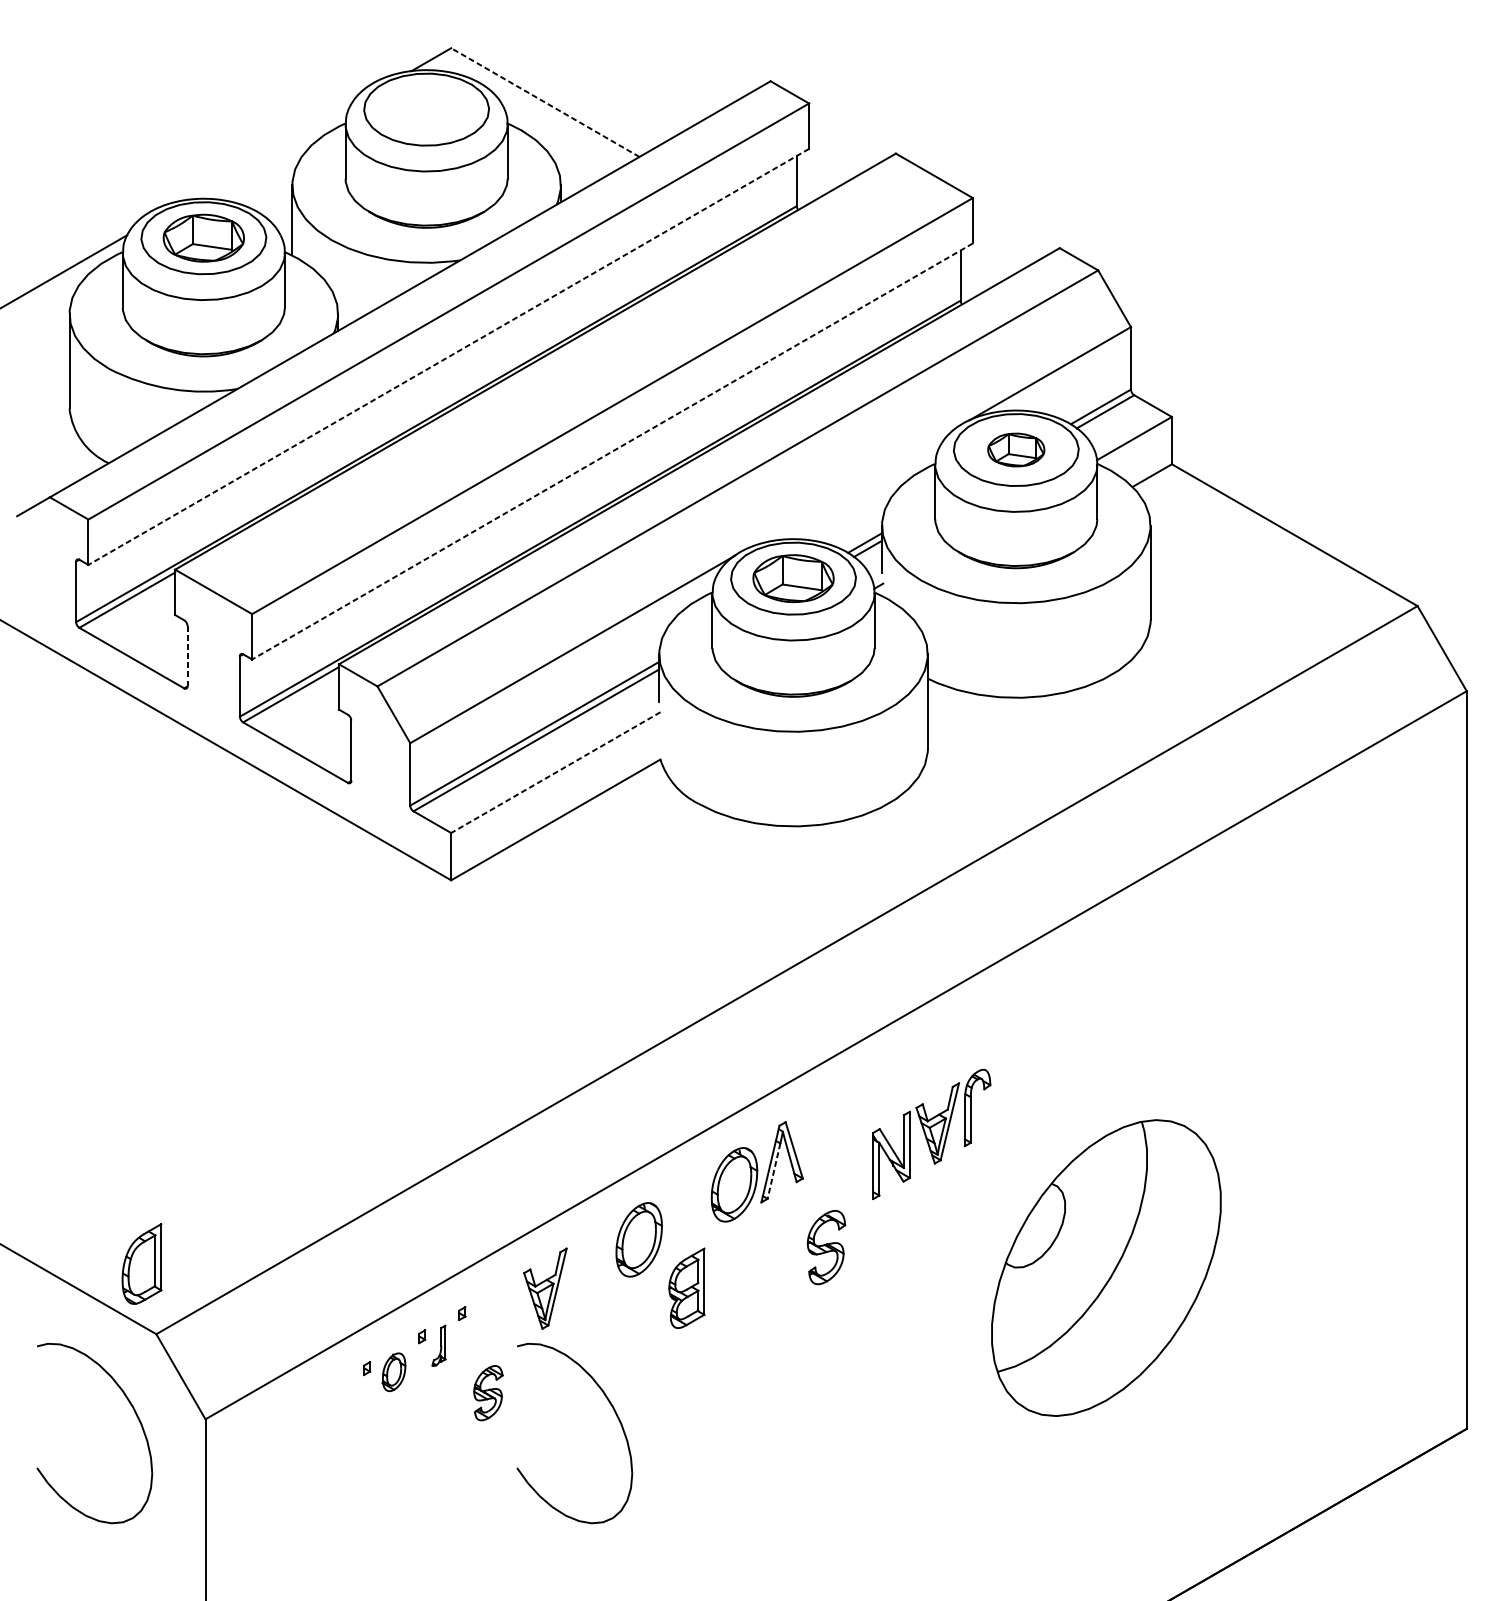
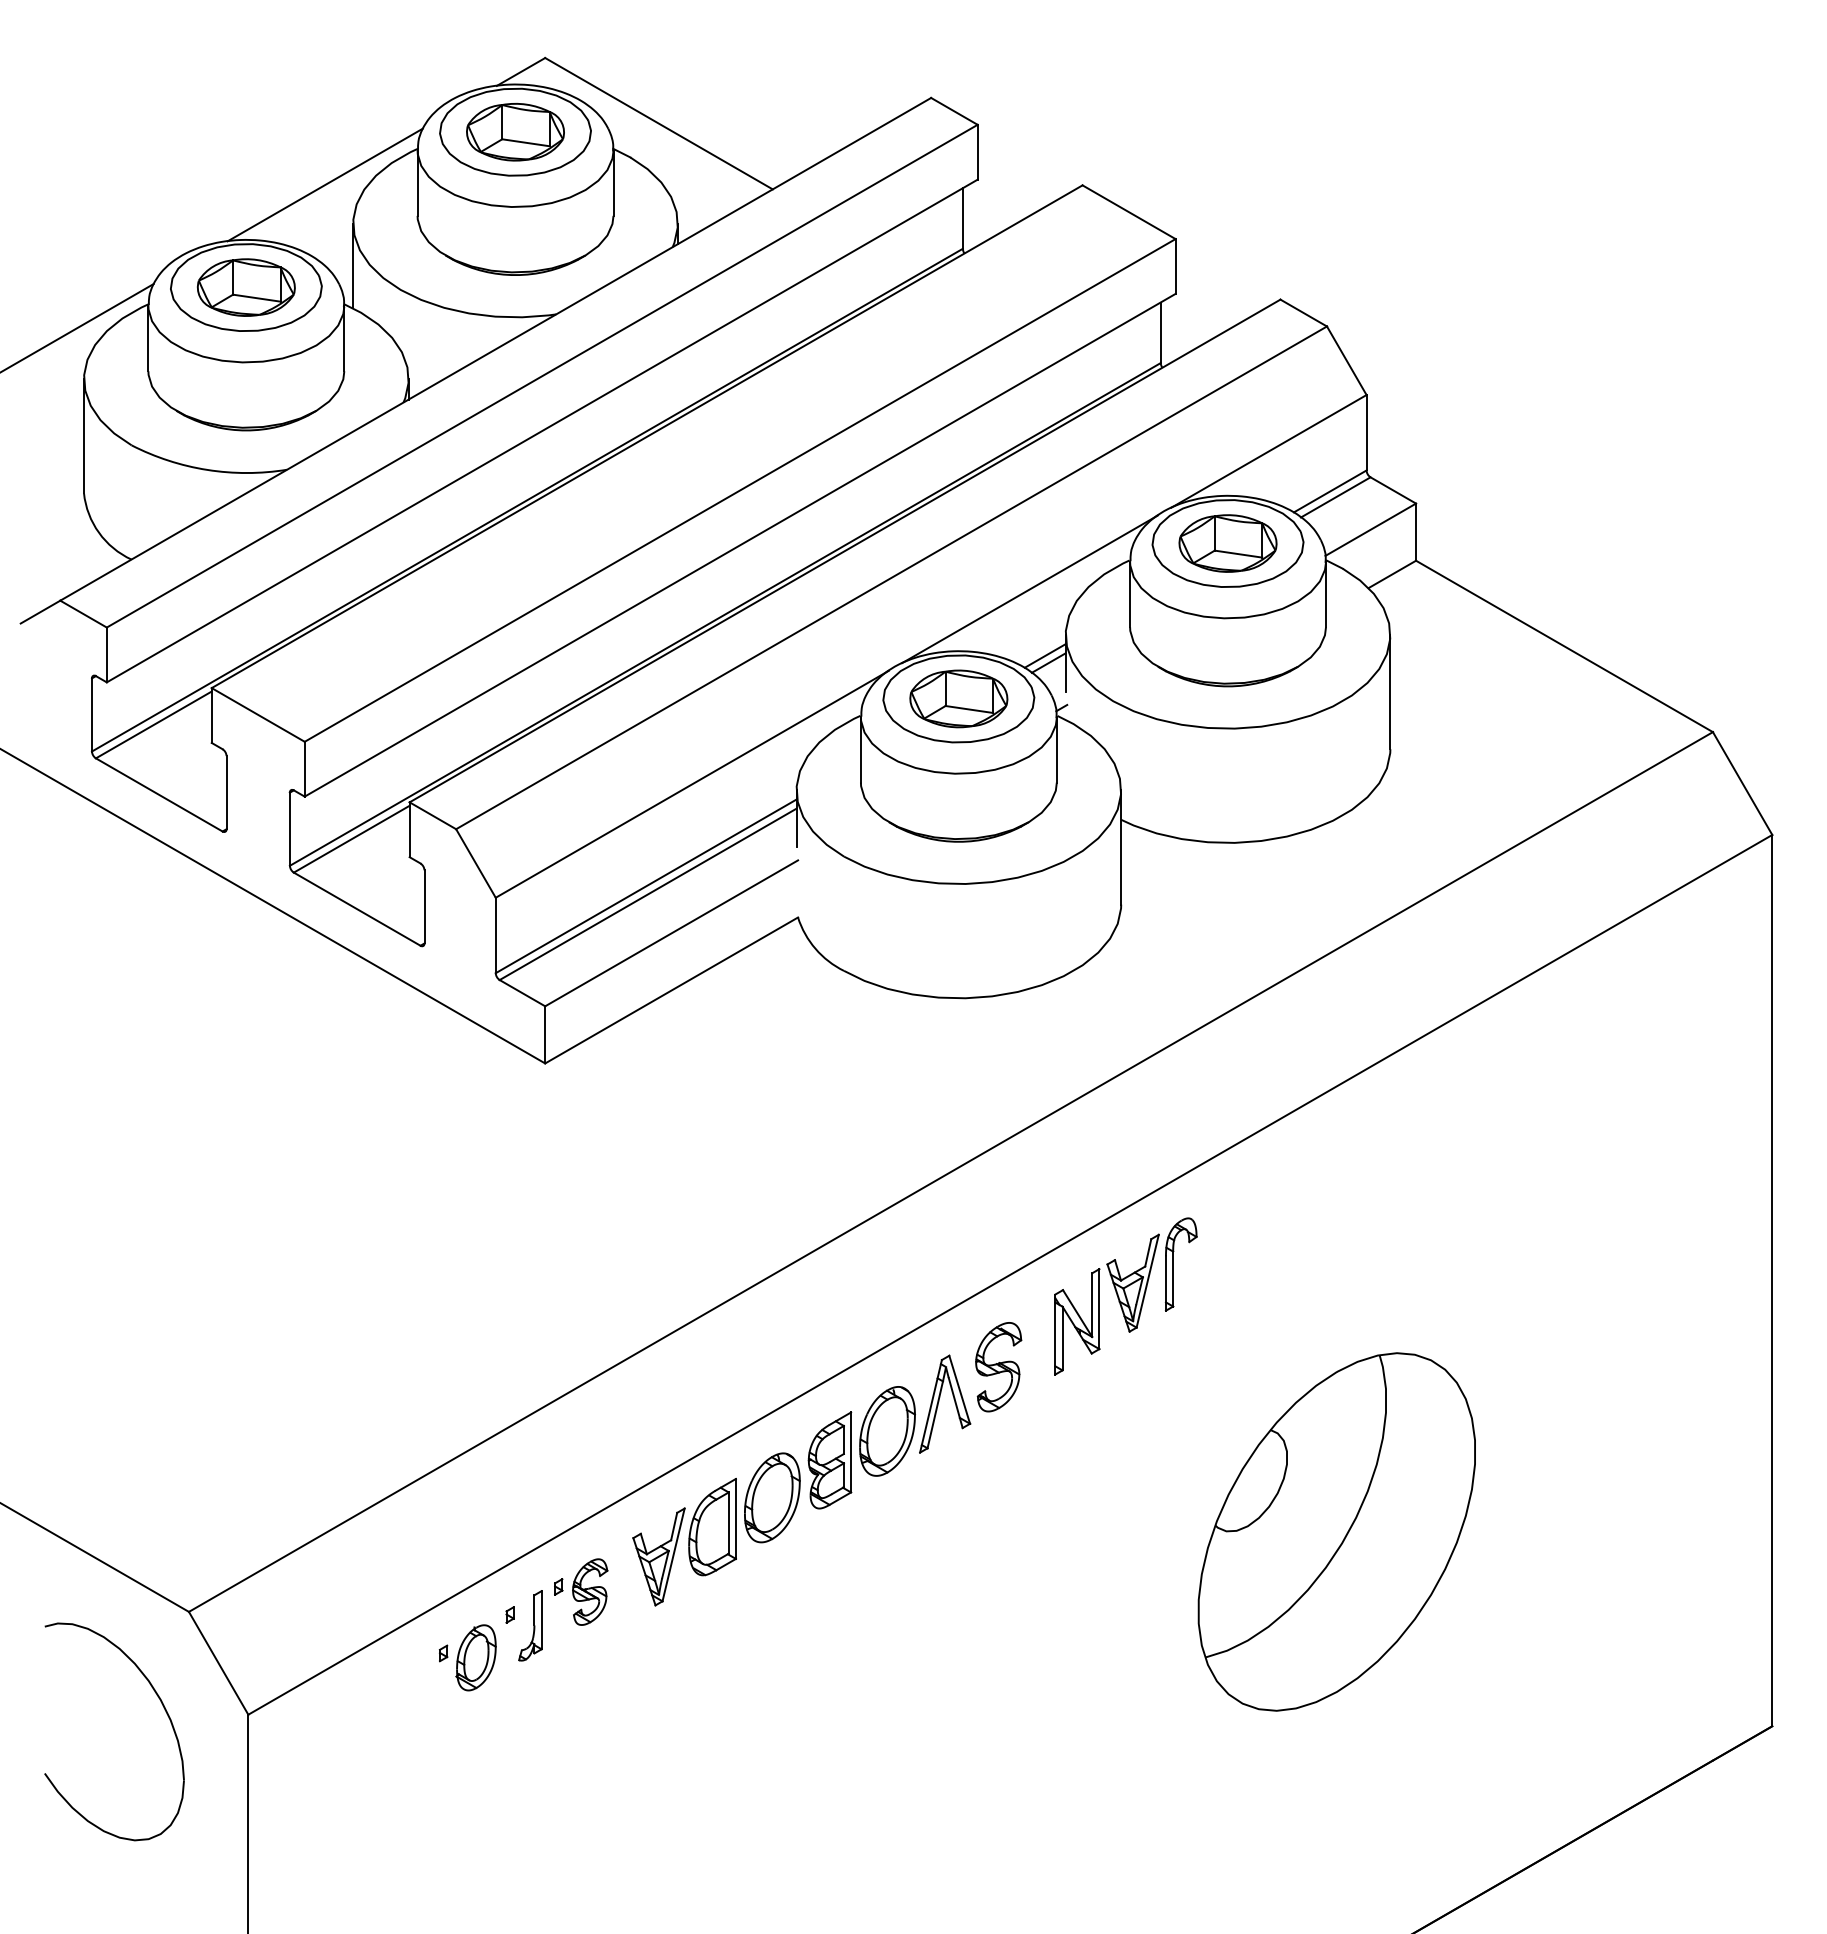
line: (544, 102) -> (658, 123), dashed -> solid
part: (426, 109) -> (515, 132), added
line: (268, 152) -> (324, 184), added
line: (448, 357) -> (542, 431), dashed -> solid
part: (1015, 450) -> (1227, 543), size x1.43
line: (612, 451) -> (740, 545), dashed -> solid
line: (852, 488) -> (1029, 589), added
line: (187, 656) -> (226, 792), dashed -> solid
line: (555, 772) -> (671, 933), dashed -> solid
part: (931, 1134) -> (1125, 1296), moved
line: (774, 1171) -> (935, 1415), dashed -> solid
part: (826, 1247) -> (998, 1367), moved
part: (141, 1263) -> (712, 1526), moved
part: (686, 1288) -> (829, 1460), moved
part: (439, 1345) -> (530, 1625), size x1.43
part: (393, 1371) -> (475, 1657), size x1.43
part: (488, 1392) -> (590, 1591), moved
part: (614, 1412) -> (742, 1706), removed

